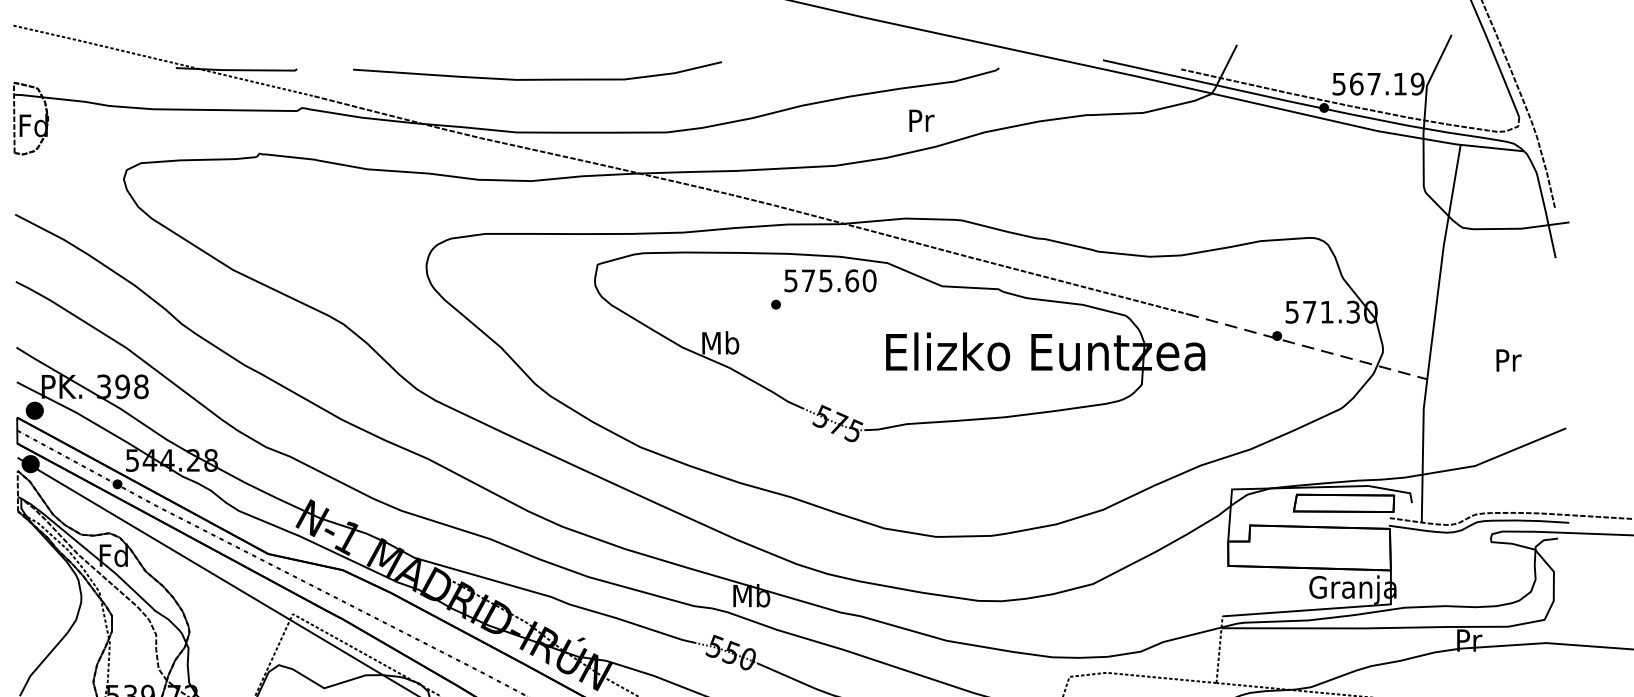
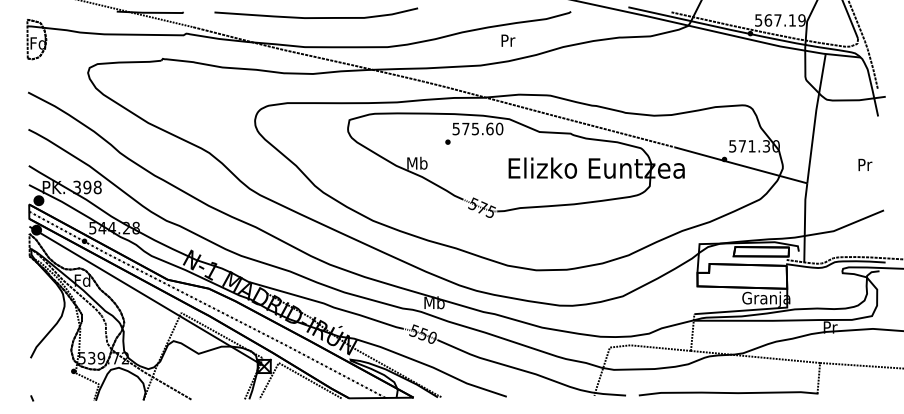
text: (922, 120) -> (508, 40), moved
line: (1306, 346) -> (740, 165), dashed -> solid
text: (1509, 359) -> (865, 164), moved

